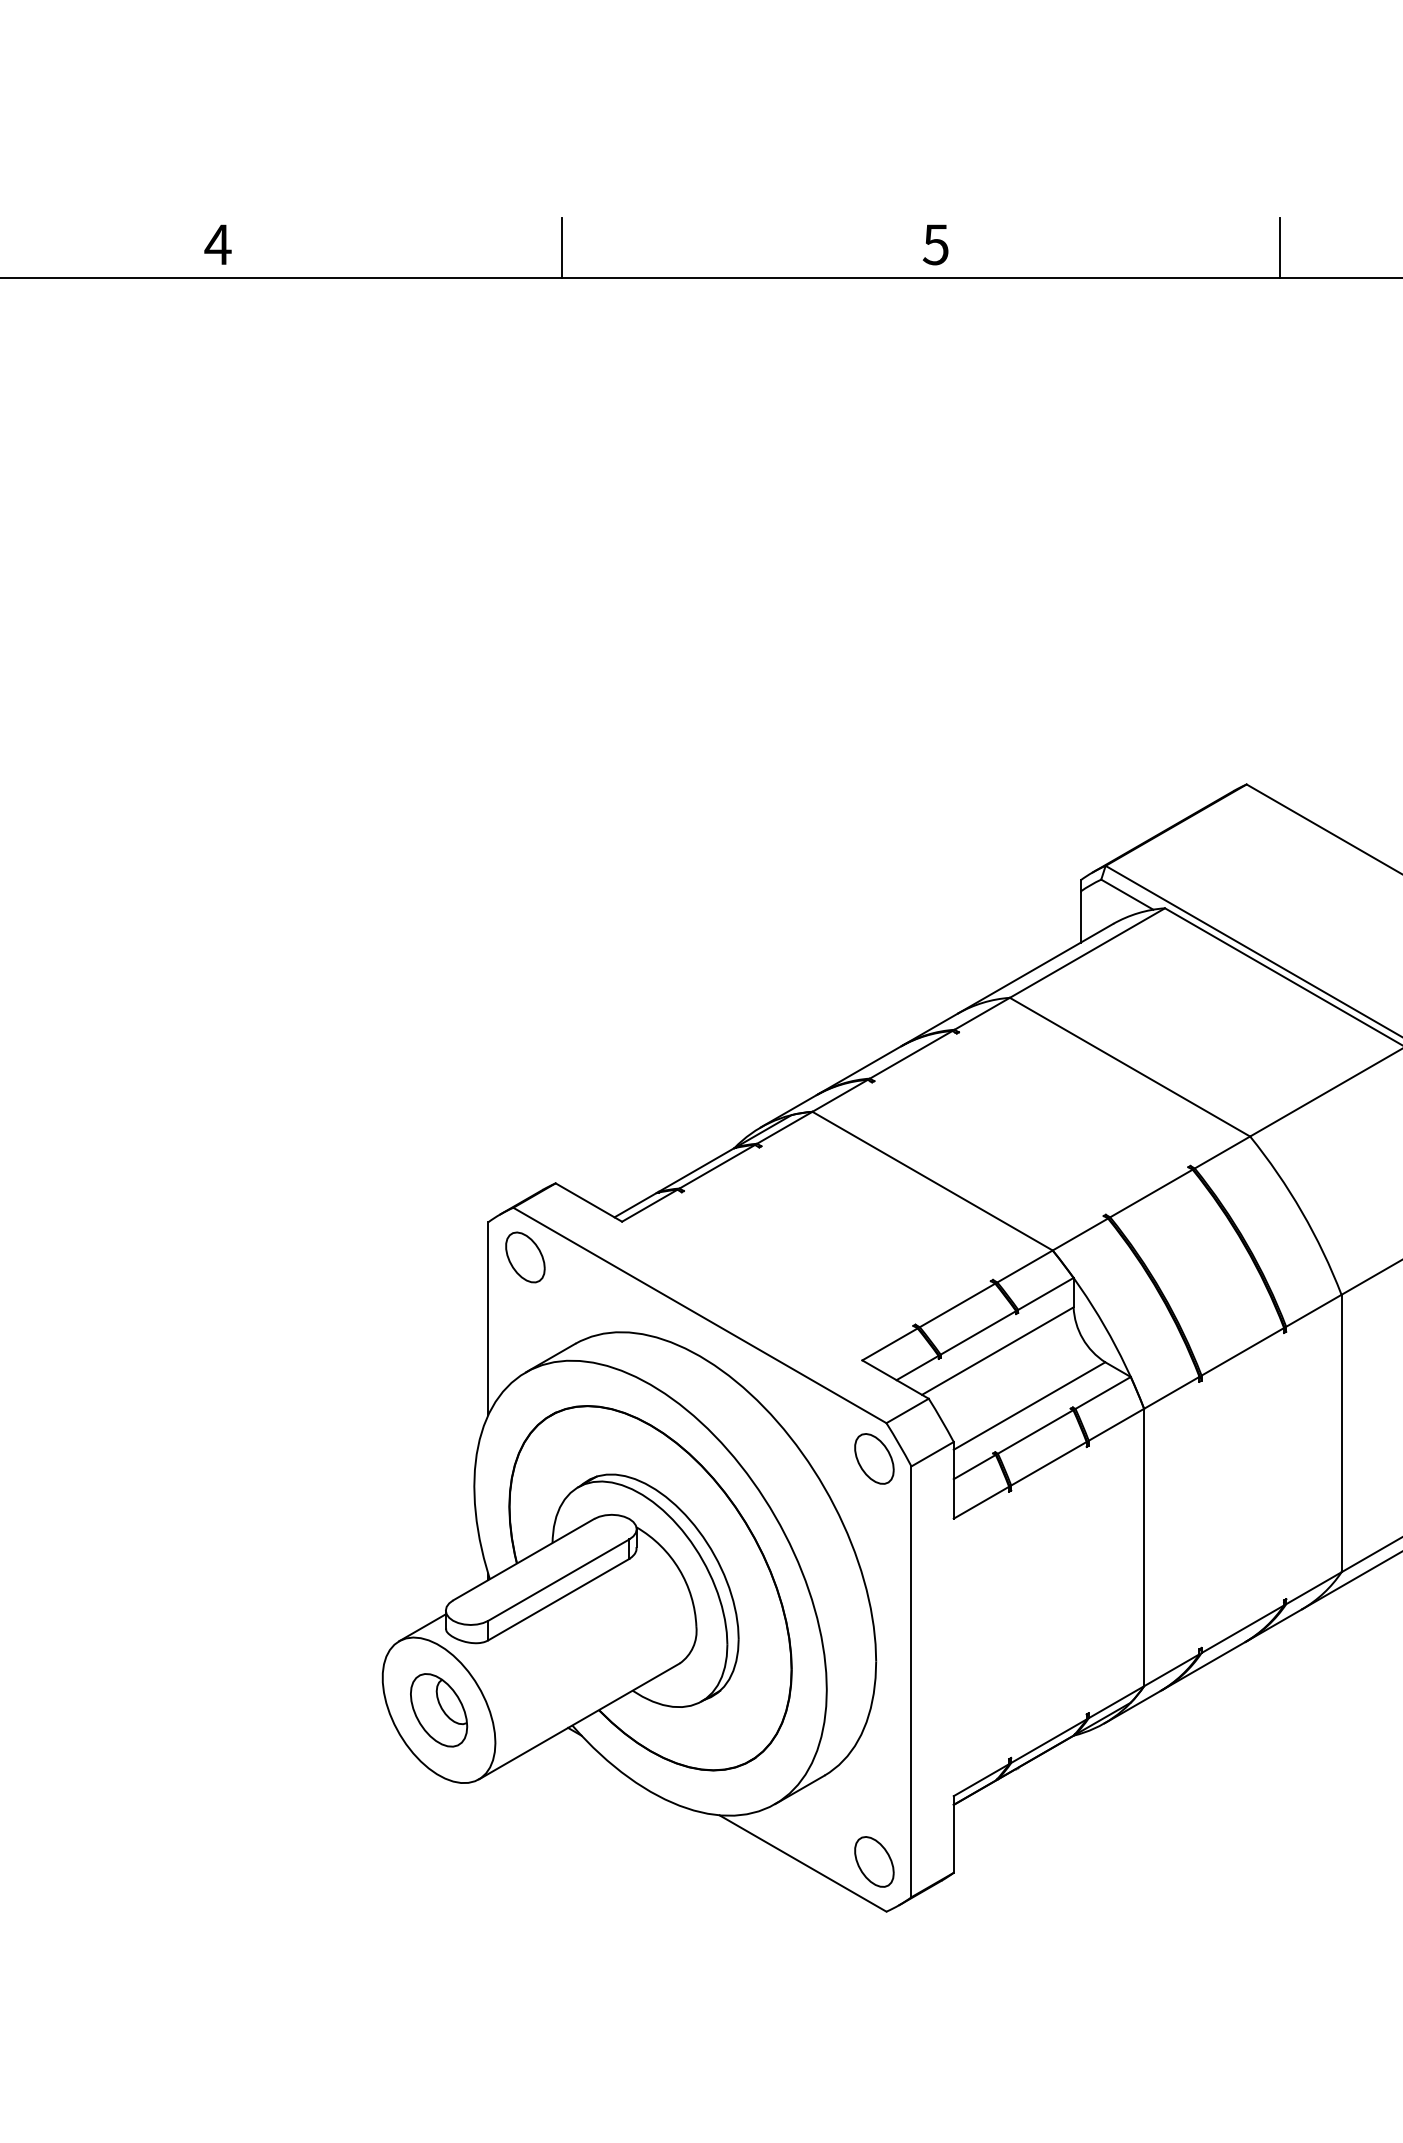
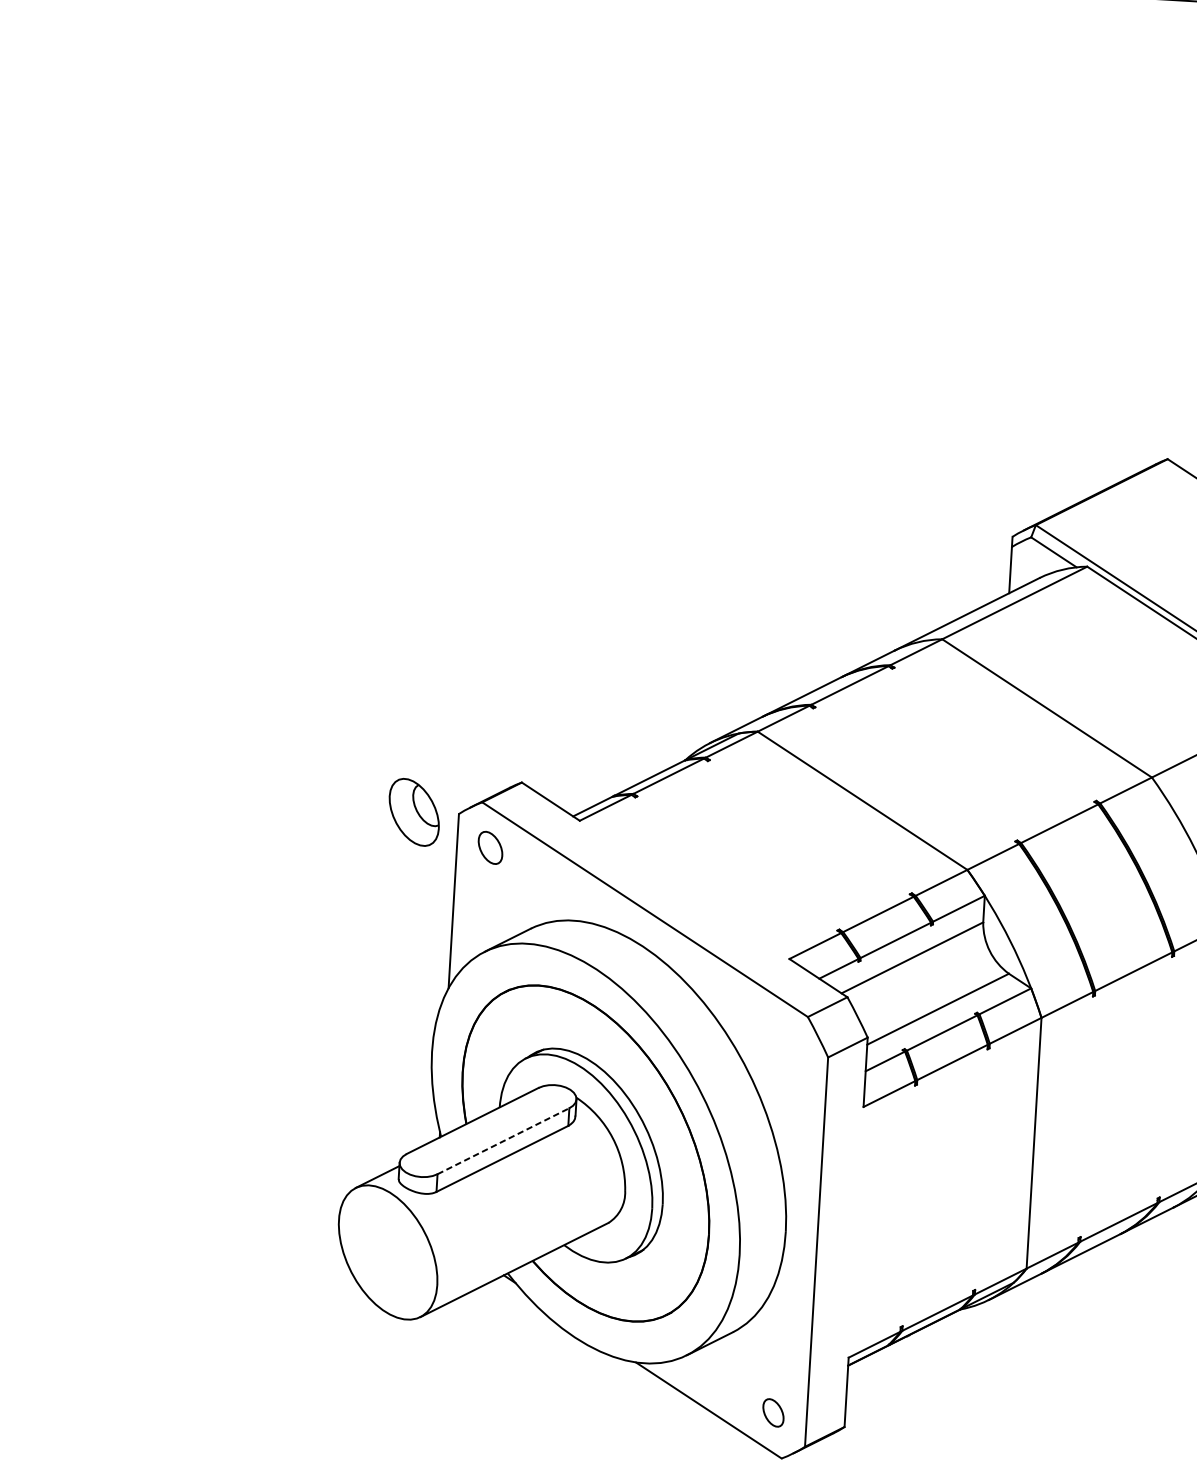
part: (525, 1257) -> (490, 847), size x0.7
part: (874, 1458) -> (795, 1048), removed
line: (559, 1579) -> (504, 1140), solid -> dashed
part: (439, 1710) -> (414, 812), moved
part: (874, 1861) -> (773, 1412), size x0.6

